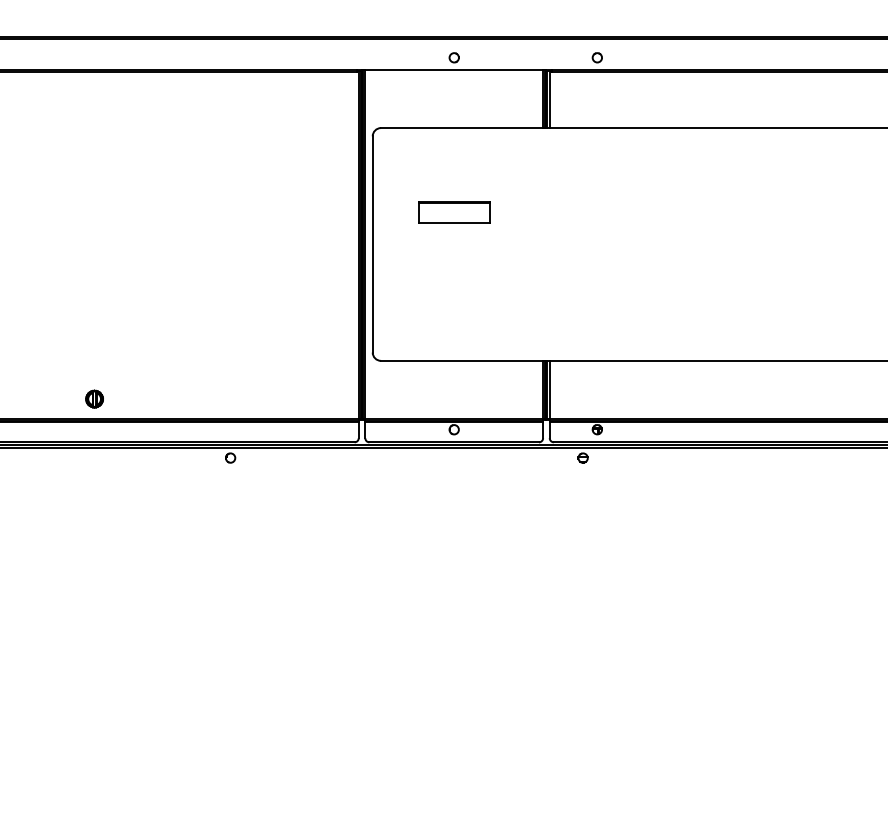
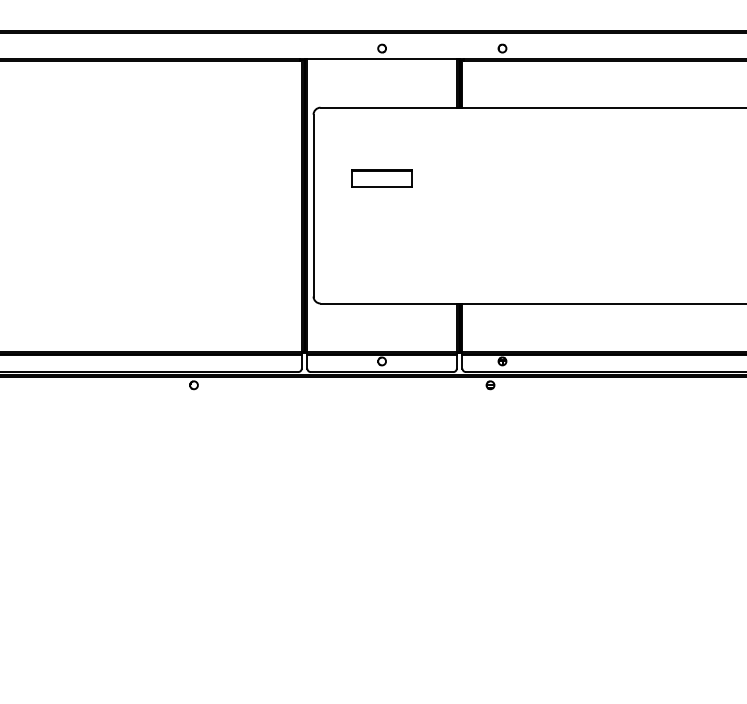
part: (94, 398) -> (79, 335), removed

